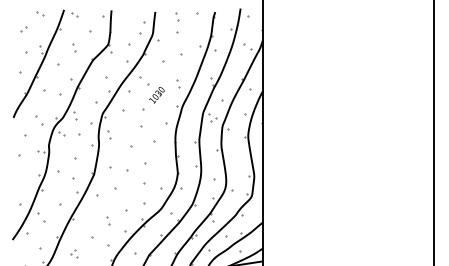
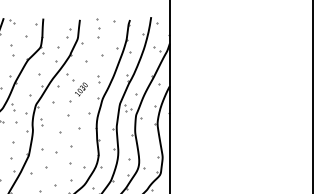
part: (177, 16) -> (98, 23), size x1.6
part: (74, 47) -> (12, 49), size x1.6

